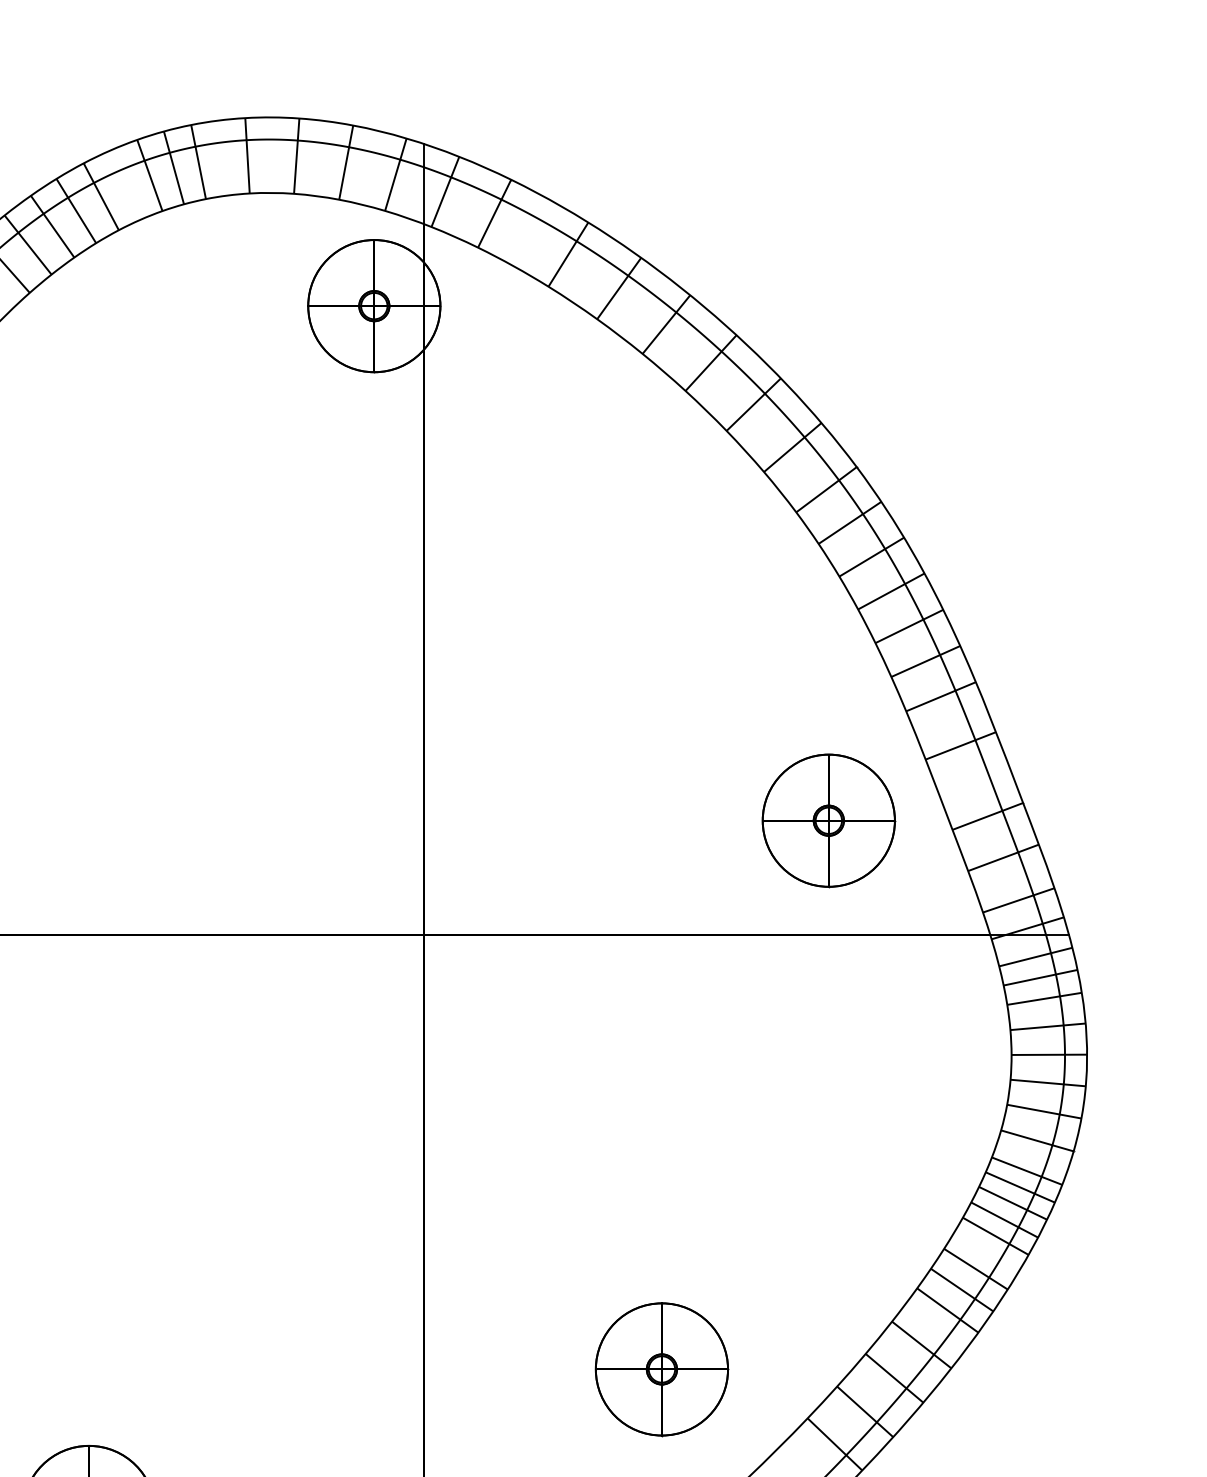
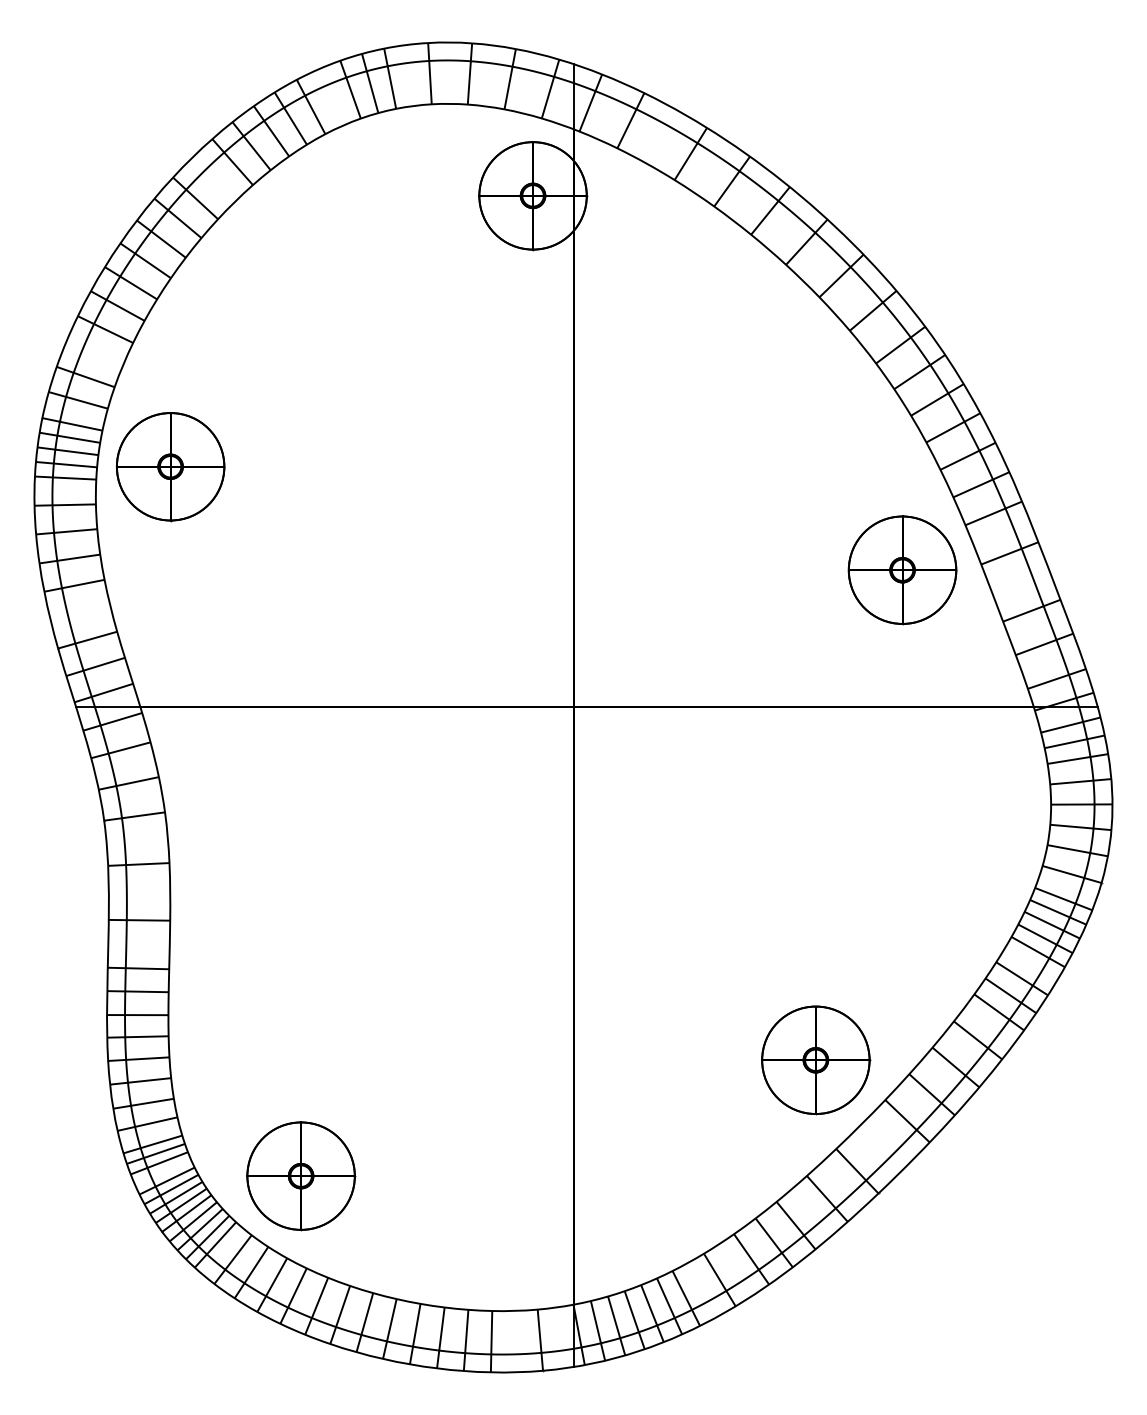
part: (828, 821) -> (902, 570), moved
part: (662, 1369) -> (816, 1060), moved

